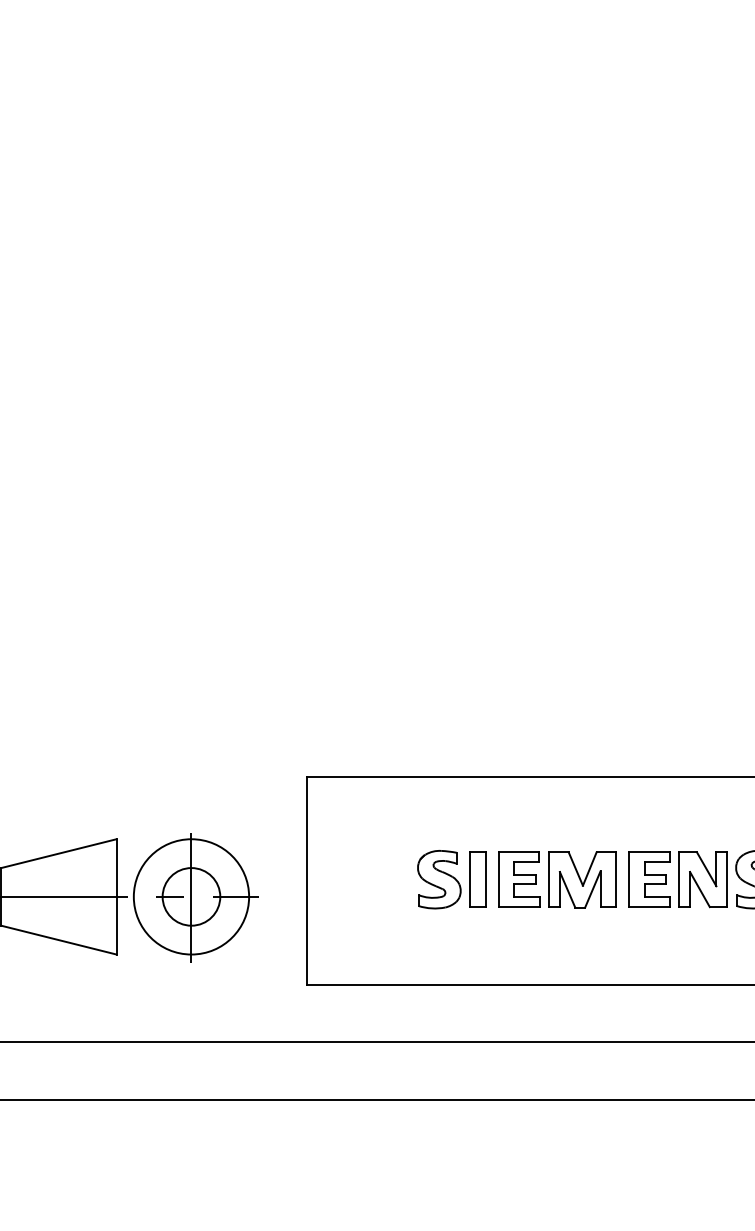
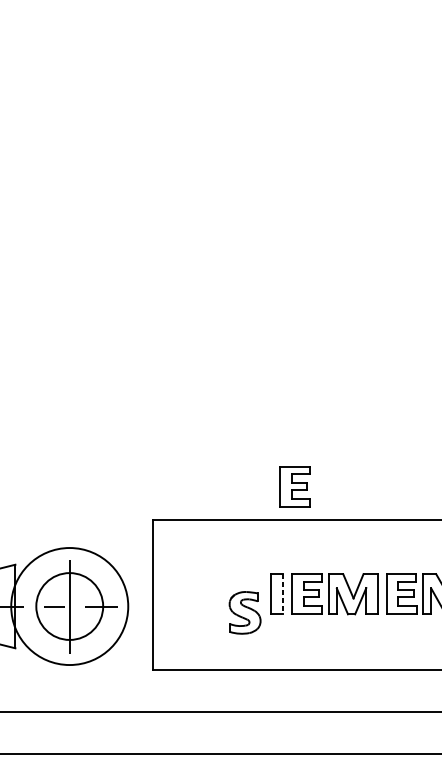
part: (502, 731) -> (295, 486), added
part: (439, 879) -> (245, 612), moved
line: (485, 880) -> (282, 594), solid -> dashed
circle: (191, 896) -> (69, 606), size x1.4
circle: (191, 896) -> (69, 606), size x1.6

